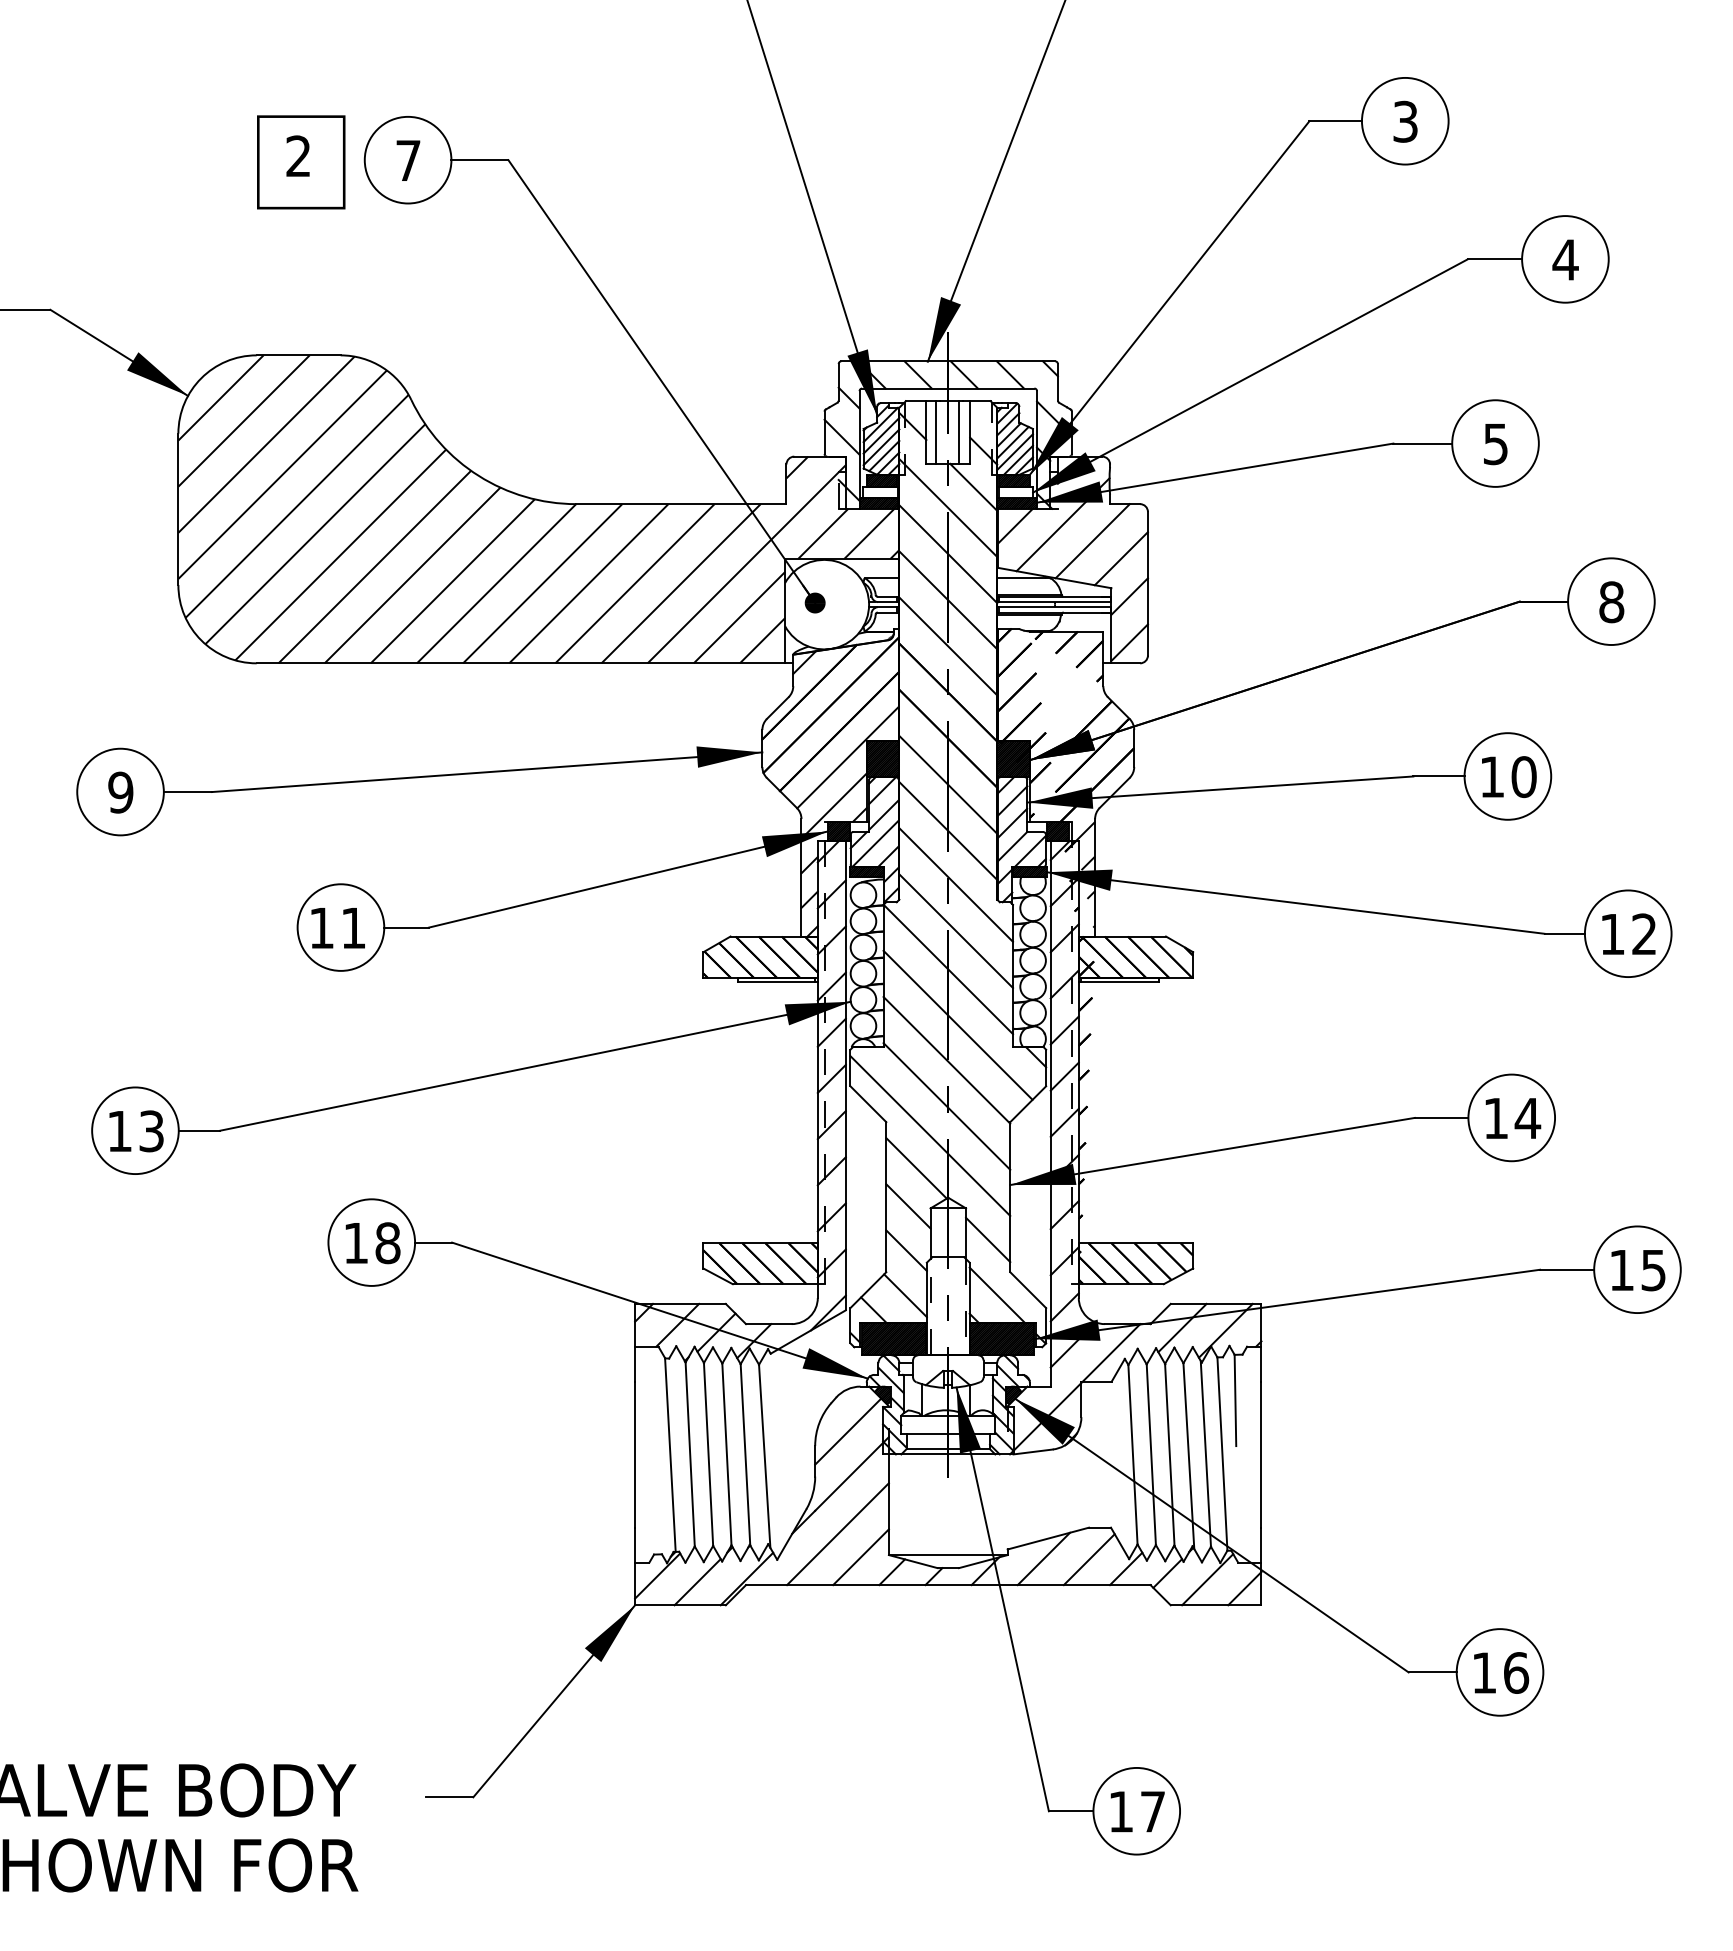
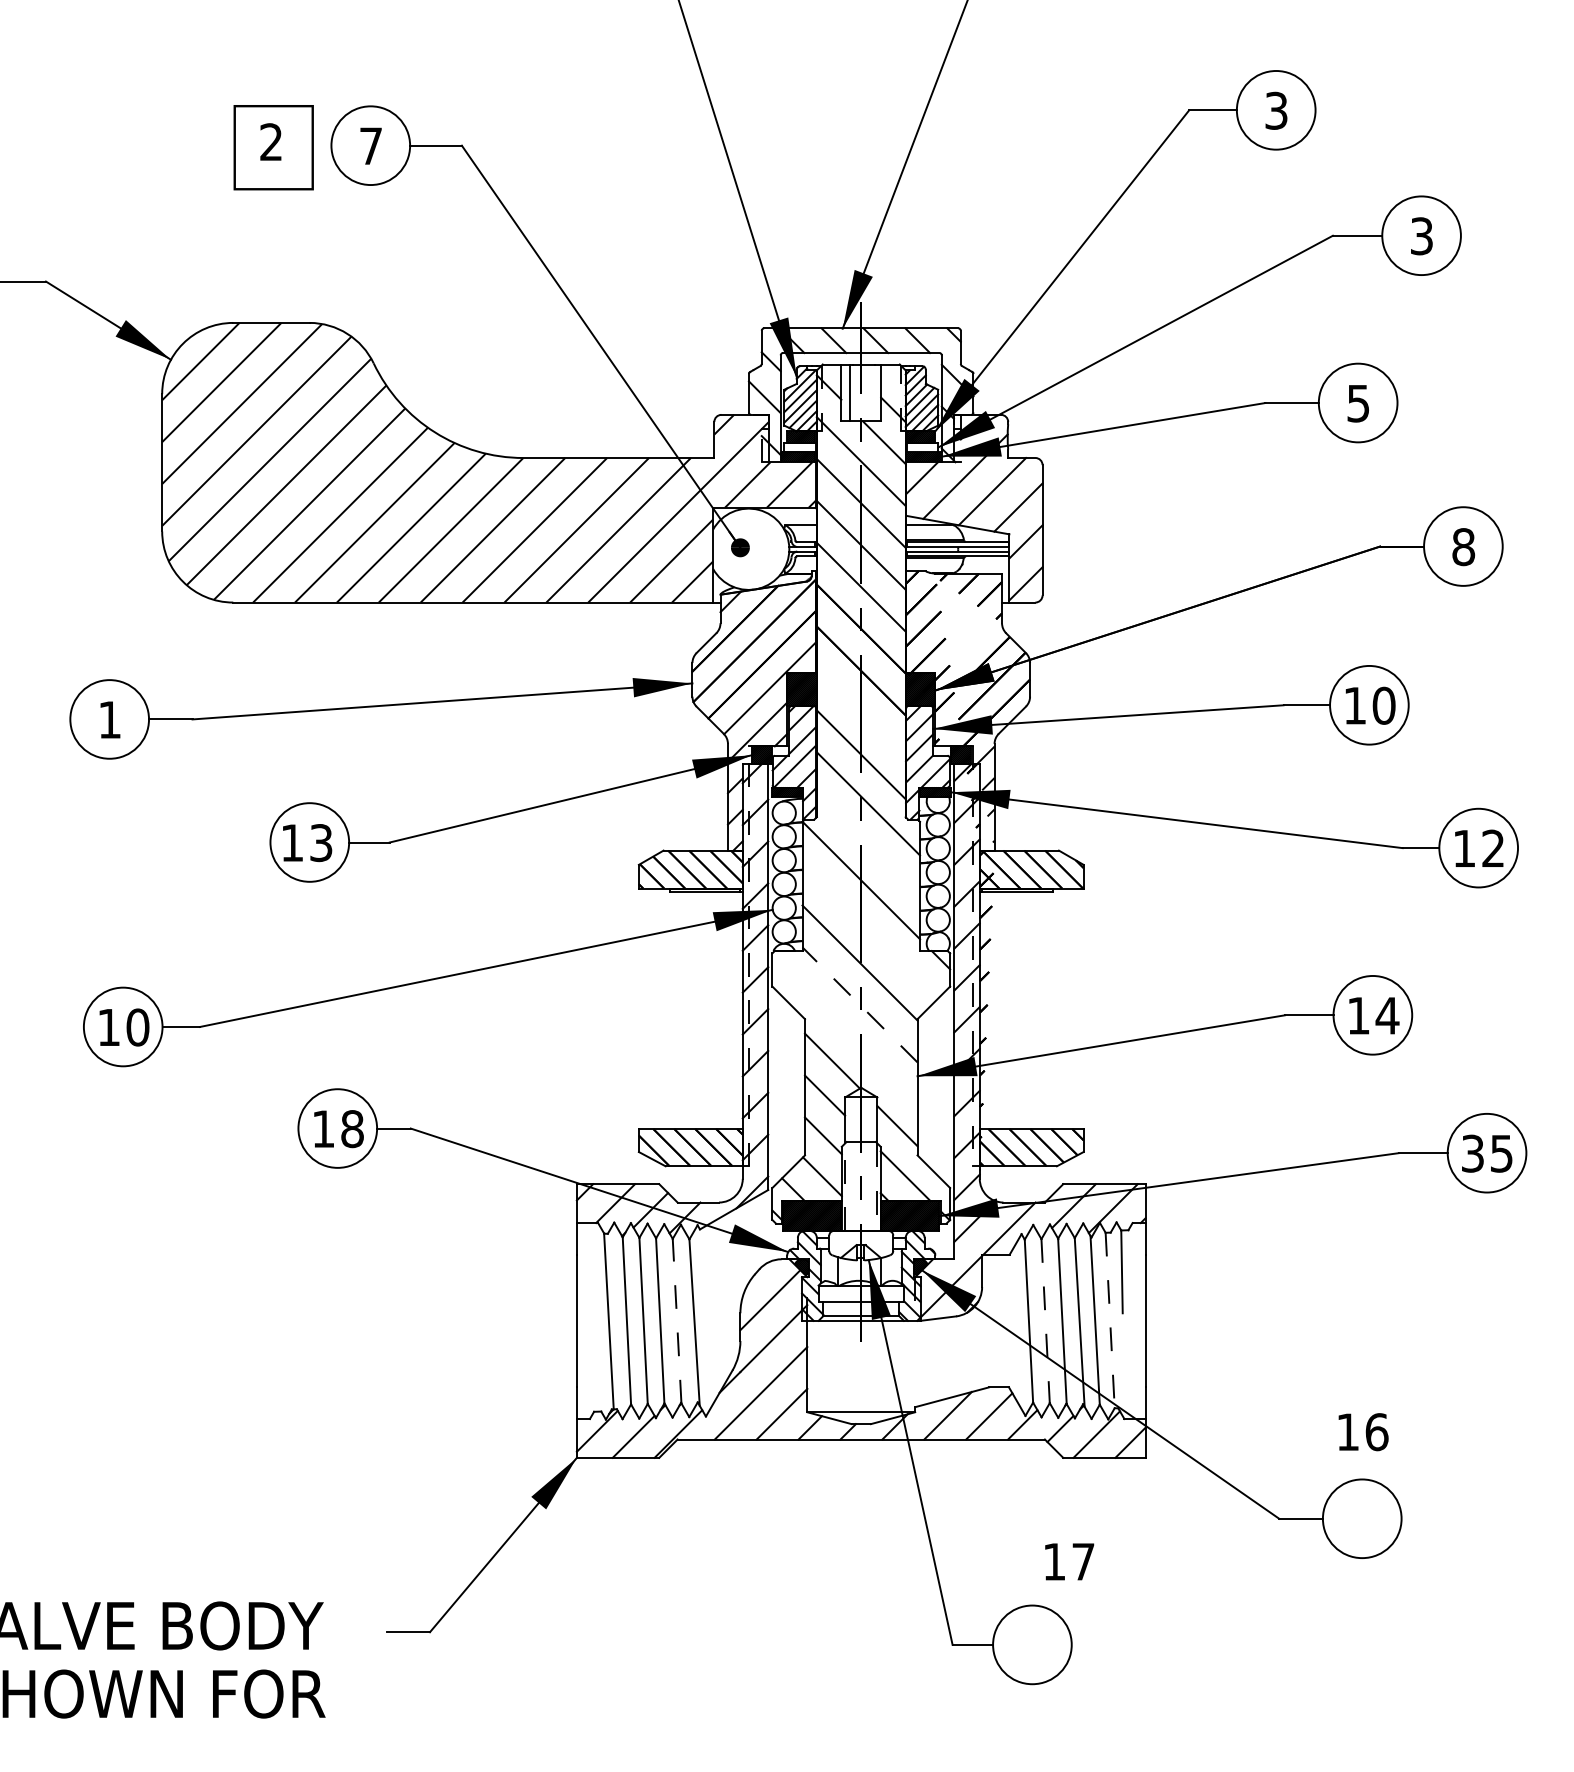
text: (1565, 259) -> (1421, 235), 4 -> 3
line: (959, 432) -> (871, 392), removed
line: (948, 784) -> (861, 712), removed
text: (120, 792) -> (109, 719), 9 -> 1
text: (353, 928) -> (321, 843), 11 -> 13
line: (956, 931) -> (868, 846), removed
line: (957, 1024) -> (869, 930), removed
line: (946, 1106) -> (859, 1004), solid -> dashed
text: (151, 1131) -> (137, 1027), 13 -> 10
line: (930, 1135) -> (845, 1031), removed
text: (1621, 1270) -> (1472, 1153), 15 -> 35
line: (745, 1454) -> (677, 1320), solid -> dashed
line: (1222, 1454) -> (1110, 1320), solid -> dashed
line: (1151, 1455) -> (1045, 1321), solid -> dashed
text: (1501, 1672) -> (1363, 1431), moved
text: (1137, 1811) -> (1069, 1561), moved

